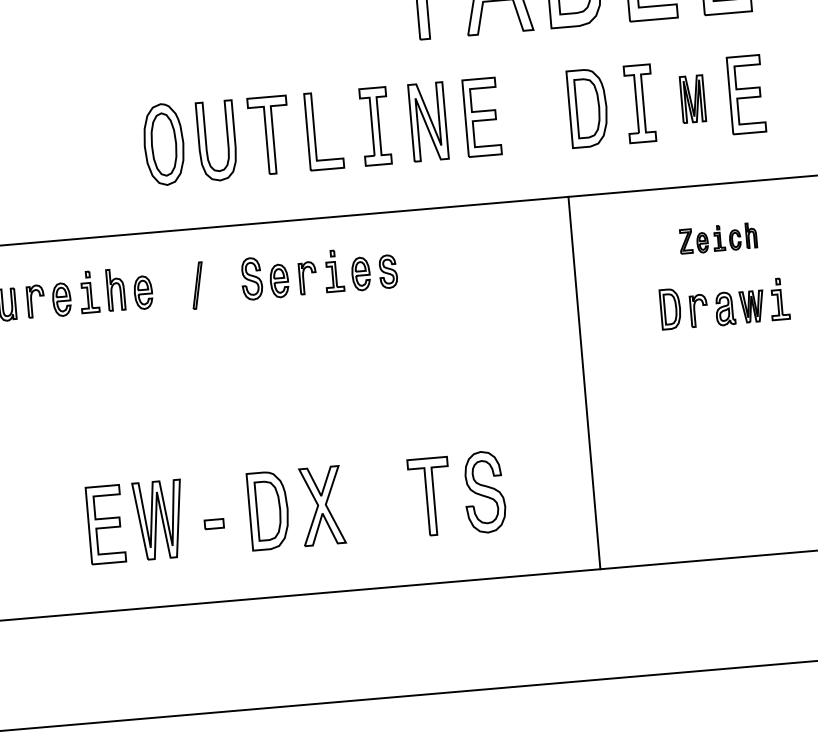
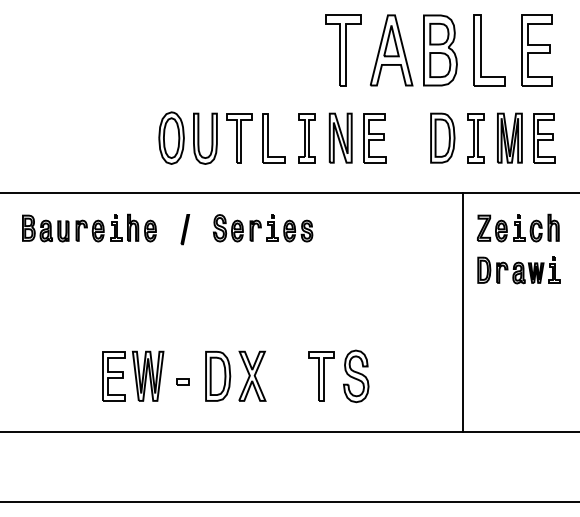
part: (692, 98) -> (509, 137), size x1.67
part: (718, 237) -> (518, 227), size x1.67
line: (584, 383) -> (462, 312), moved

